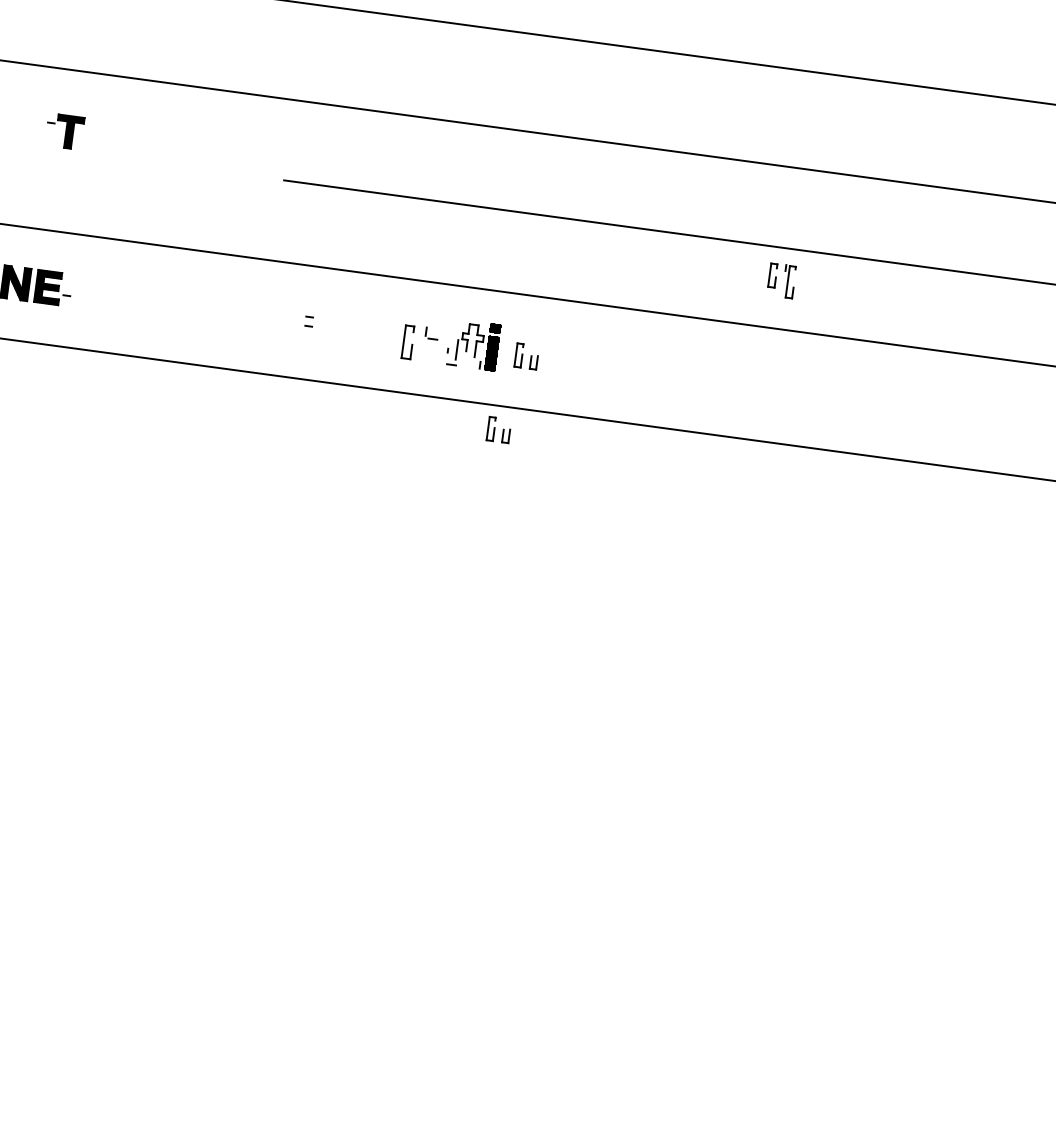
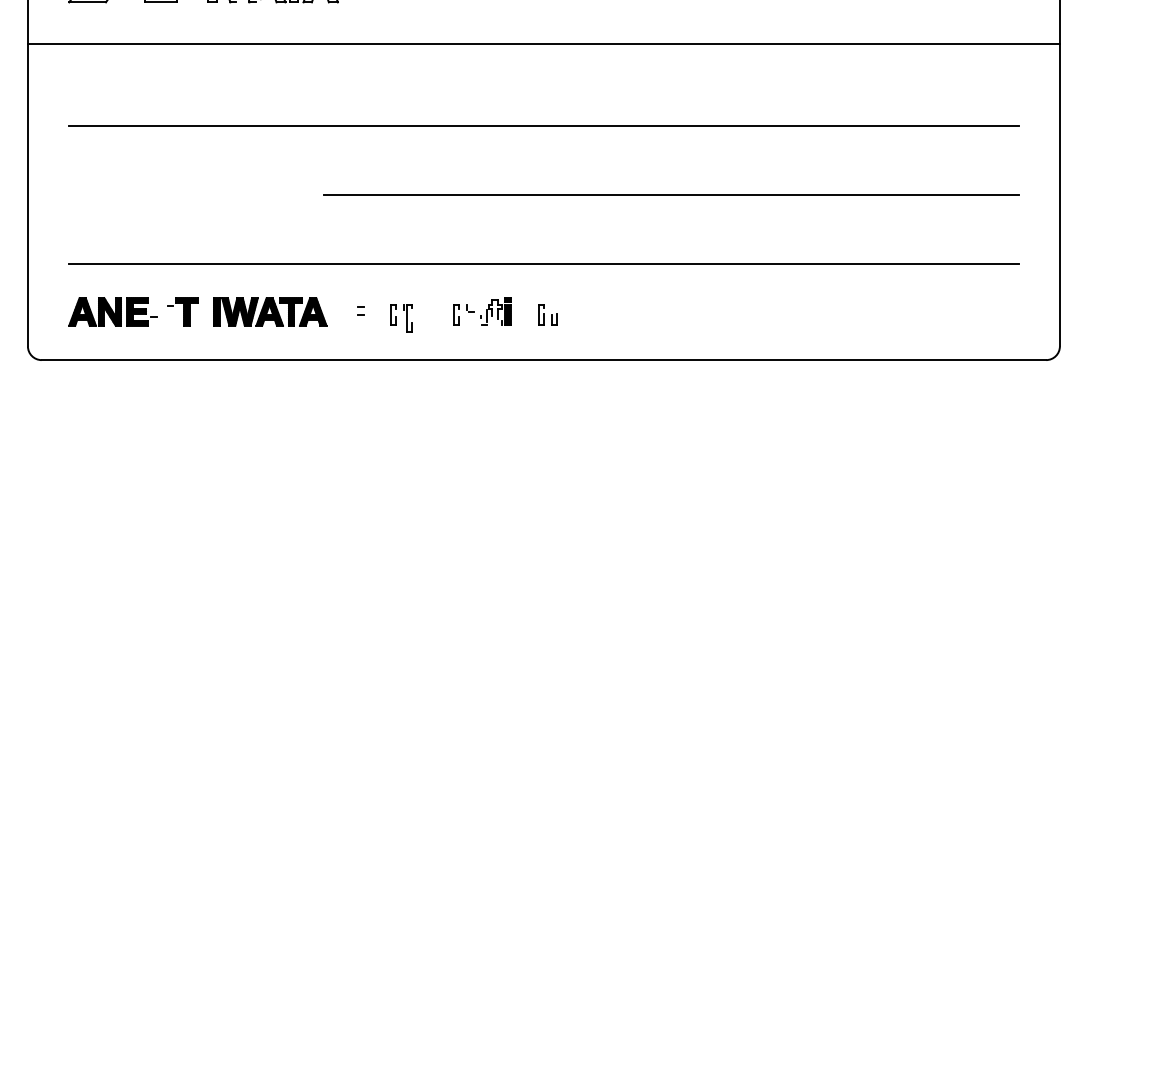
part: (64, 131) -> (182, 311), moved
part: (781, 280) -> (401, 318), moved
part: (203, 308) -> (270, 311), added
part: (451, 341) -> (482, 311), size x0.71
part: (498, 428) -> (532, 379), removed

